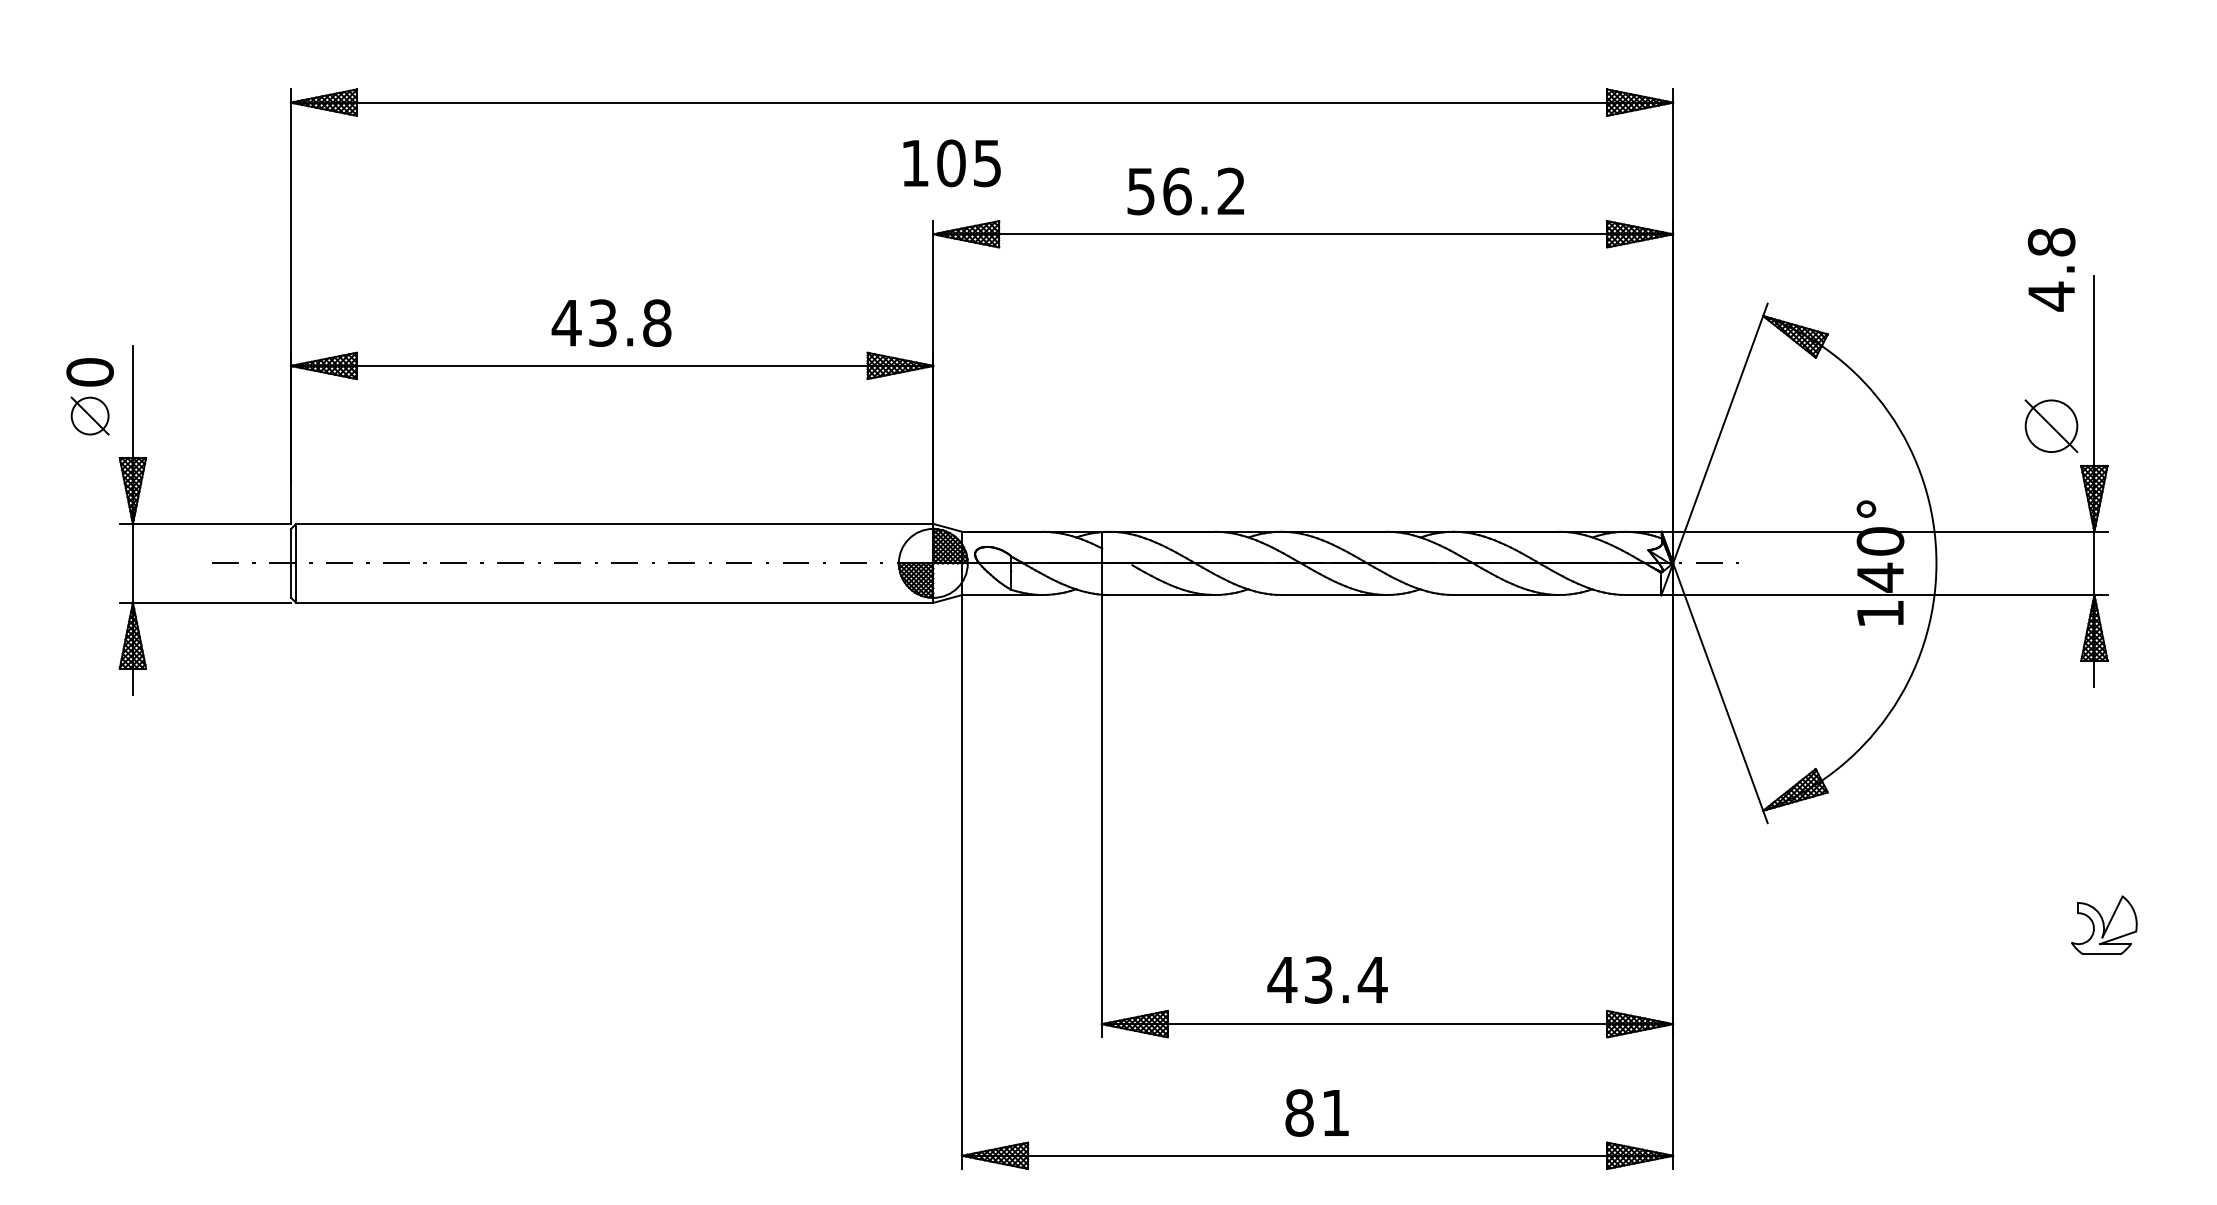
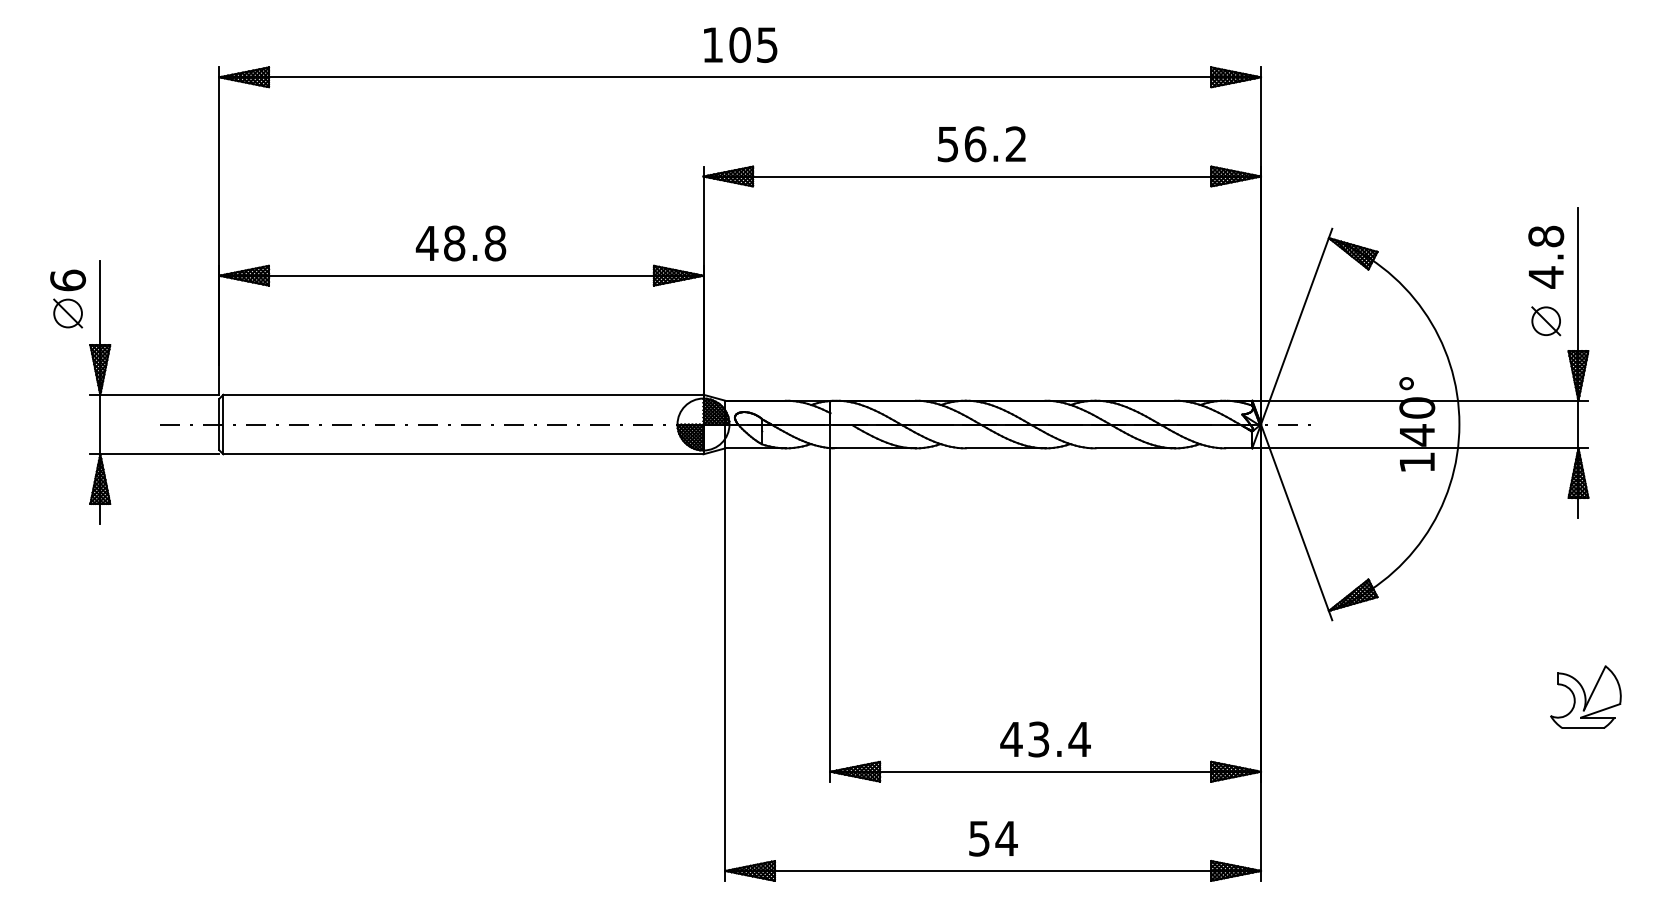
text: (951, 162) -> (740, 44), moved
text: (1185, 191) -> (981, 144), moved
text: (2051, 268) -> (1546, 256), moved
text: (602, 323) -> (454, 243), 43.8 -> 48.8
text: (89, 372) -> (67, 280), 0 -> 6
part: (2051, 426) -> (1546, 321), size x0.71
part: (2103, 924) -> (1585, 696), size x1.43
text: (1327, 980) -> (1045, 739), moved
text: (1316, 1112) -> (992, 838), 81 -> 54

